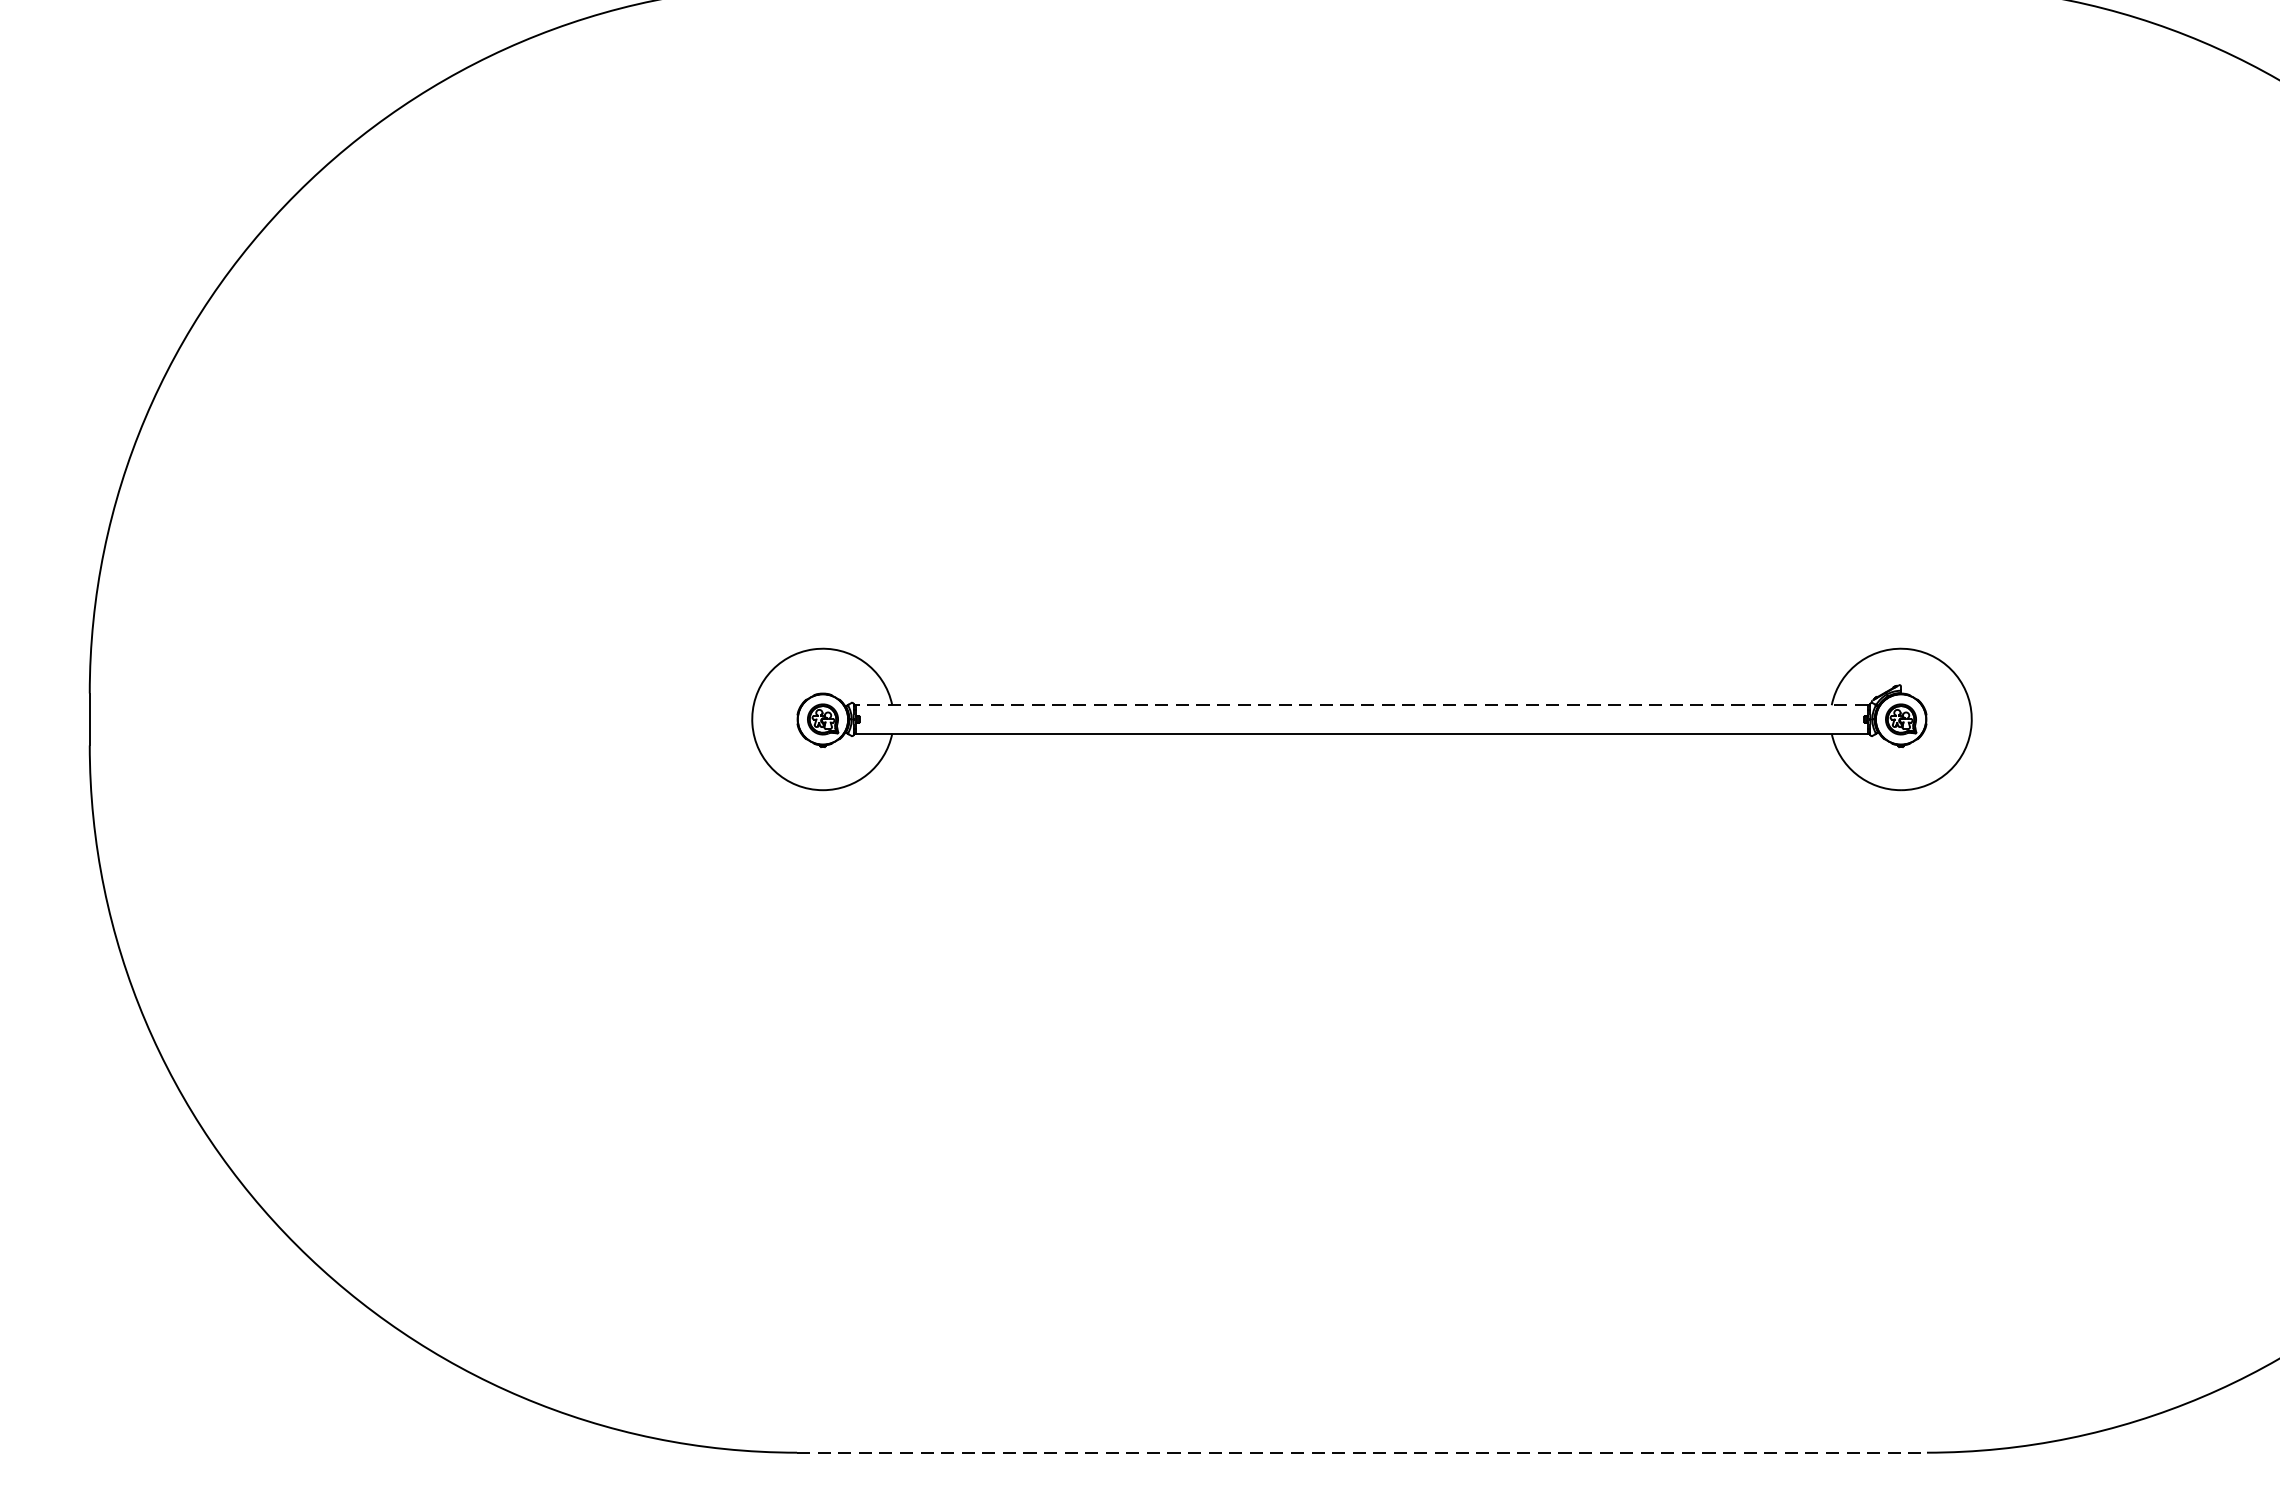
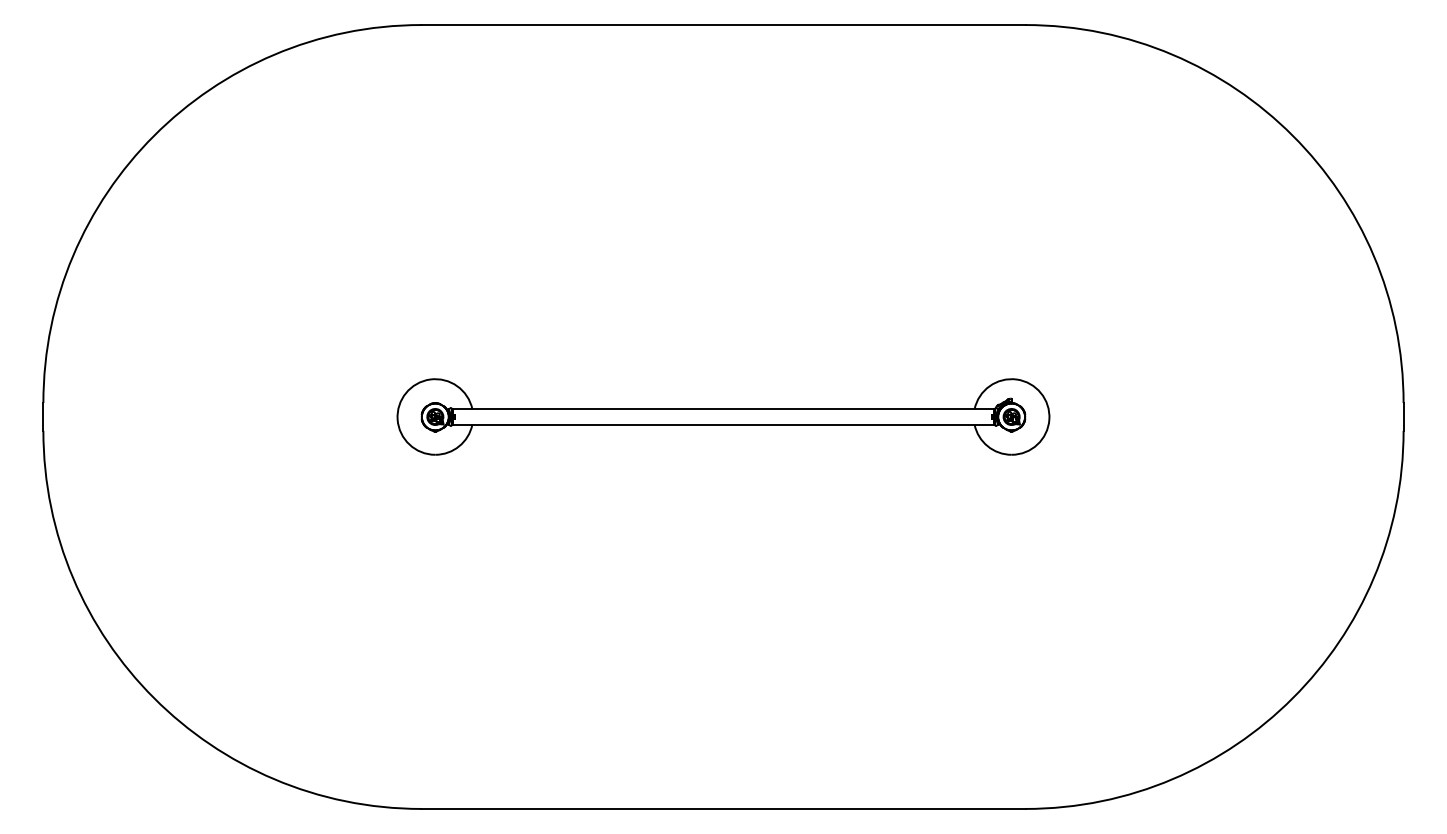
line: (1362, 705) -> (723, 409), dashed -> solid
line: (1362, 1451) -> (723, 808), dashed -> solid

